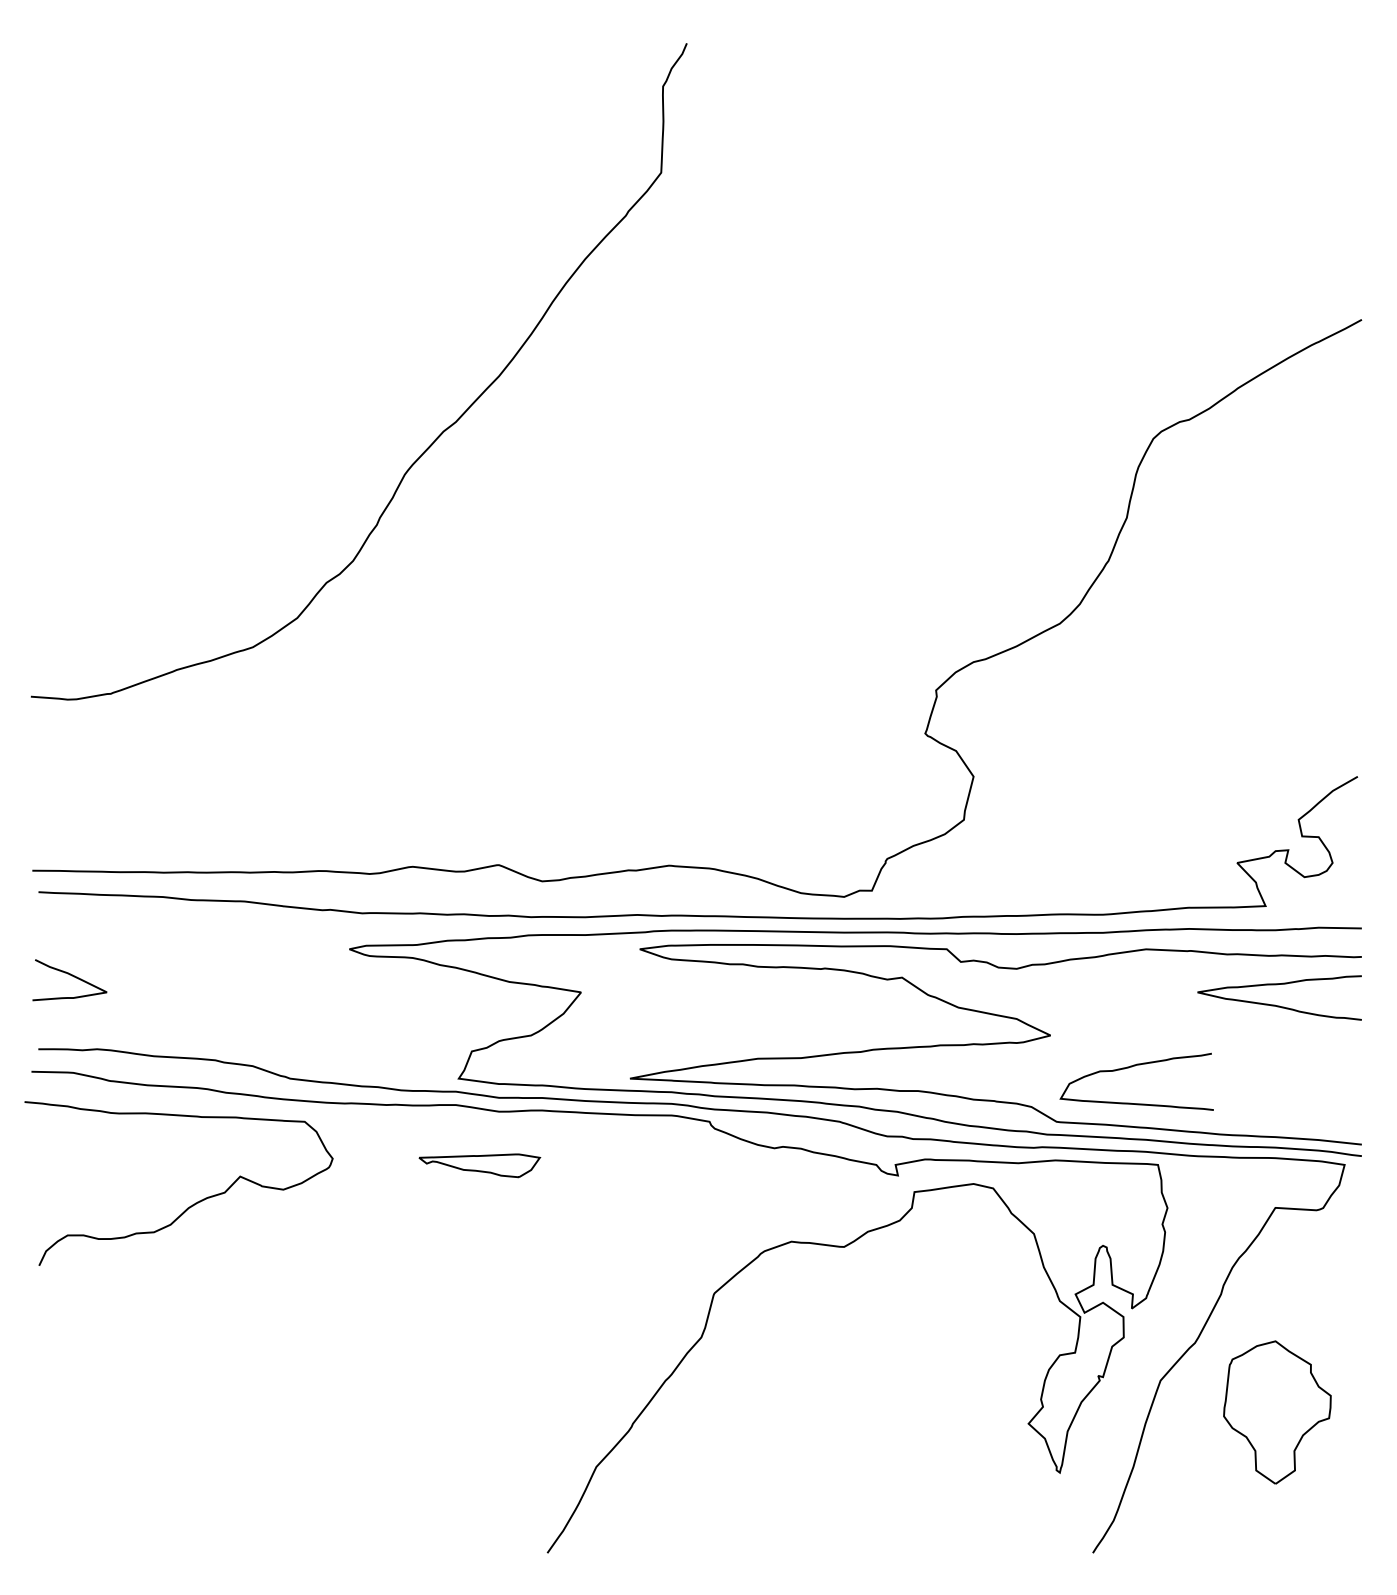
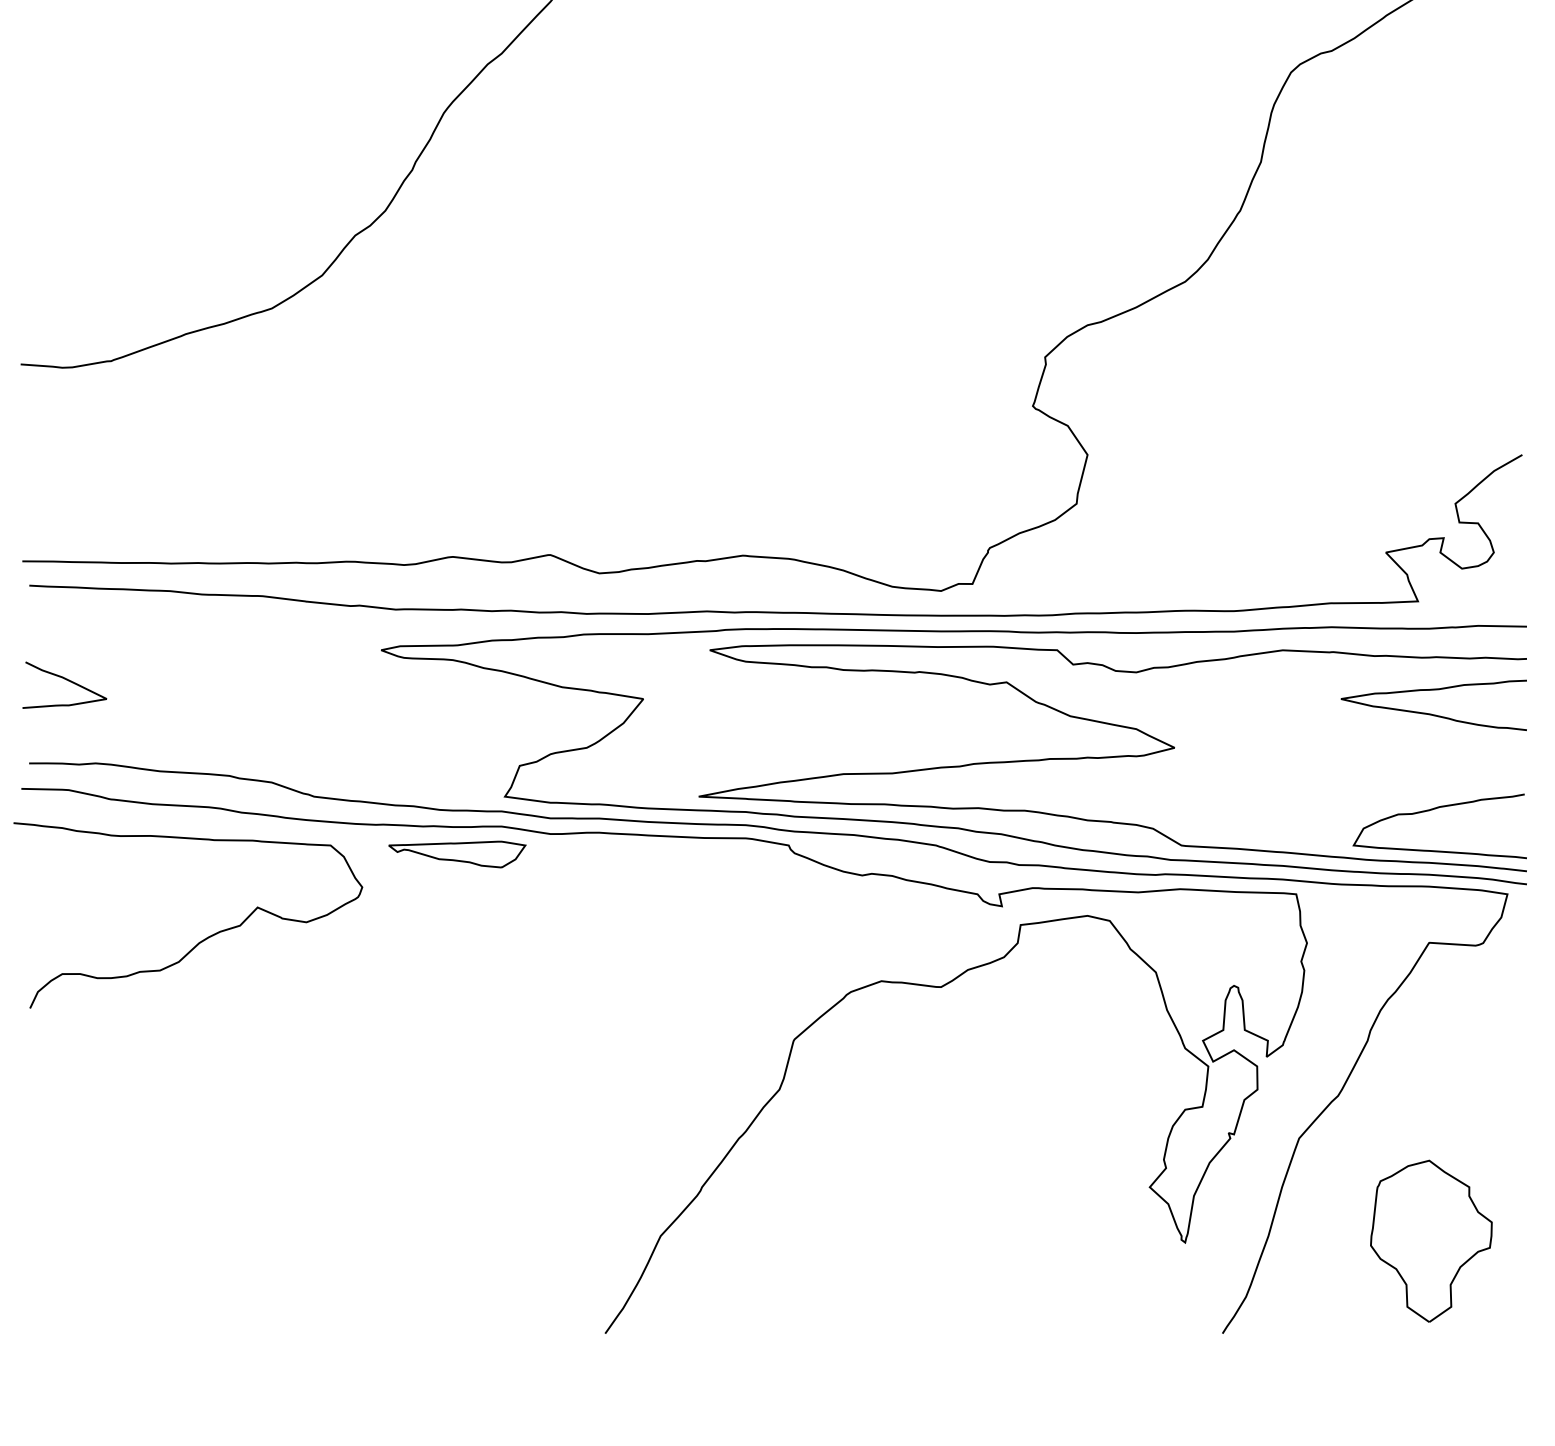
curve: (1132, 1067) -> (1434, 810), moved
part: (479, 1165) -> (457, 854), moved
part: (1277, 1412) -> (1431, 1241), moved

